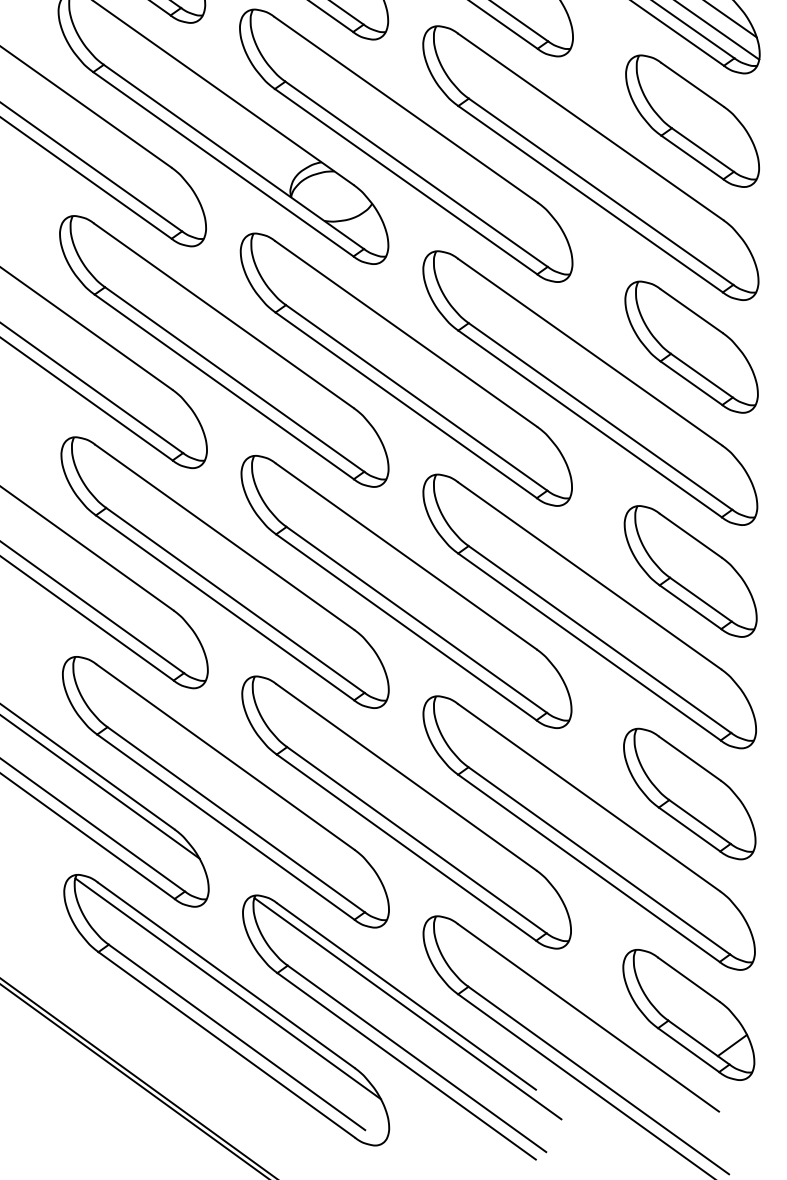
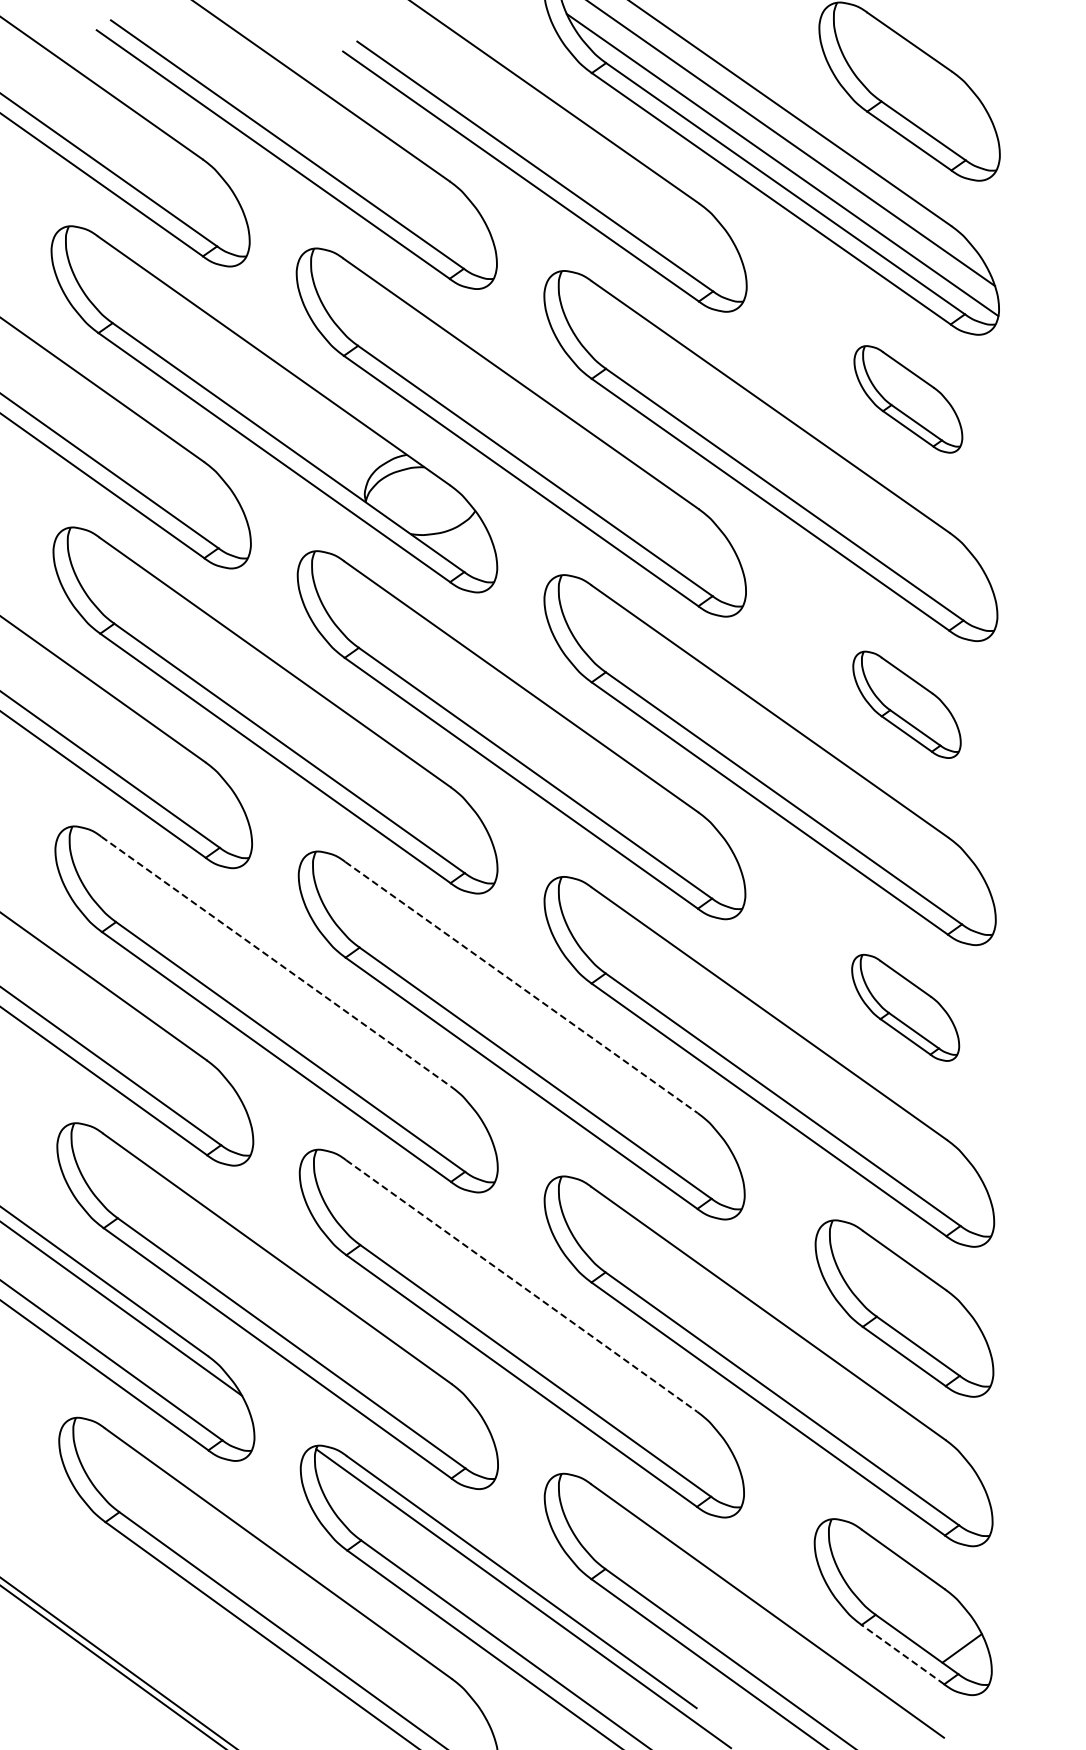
part: (692, 121) -> (908, 399), size x0.6
part: (691, 347) -> (906, 704), size x0.6
line: (225, 537) -> (276, 961), solid -> dashed
line: (406, 556) -> (521, 987), solid -> dashed
part: (690, 571) -> (905, 1007), size x0.6
line: (406, 776) -> (521, 1285), solid -> dashed
line: (227, 988) -> (280, 1571), removed
line: (688, 1050) -> (902, 1654), solid -> dashed

